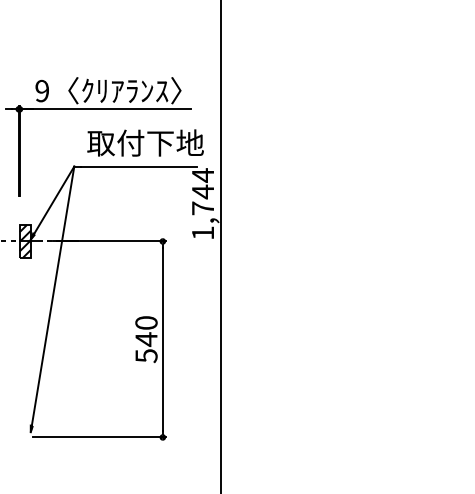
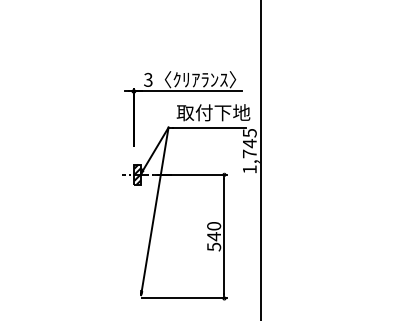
text: (42, 90) -> (148, 79), 9 -> 3
text: (202, 174) -> (249, 132), 1,744 -> 1,745

